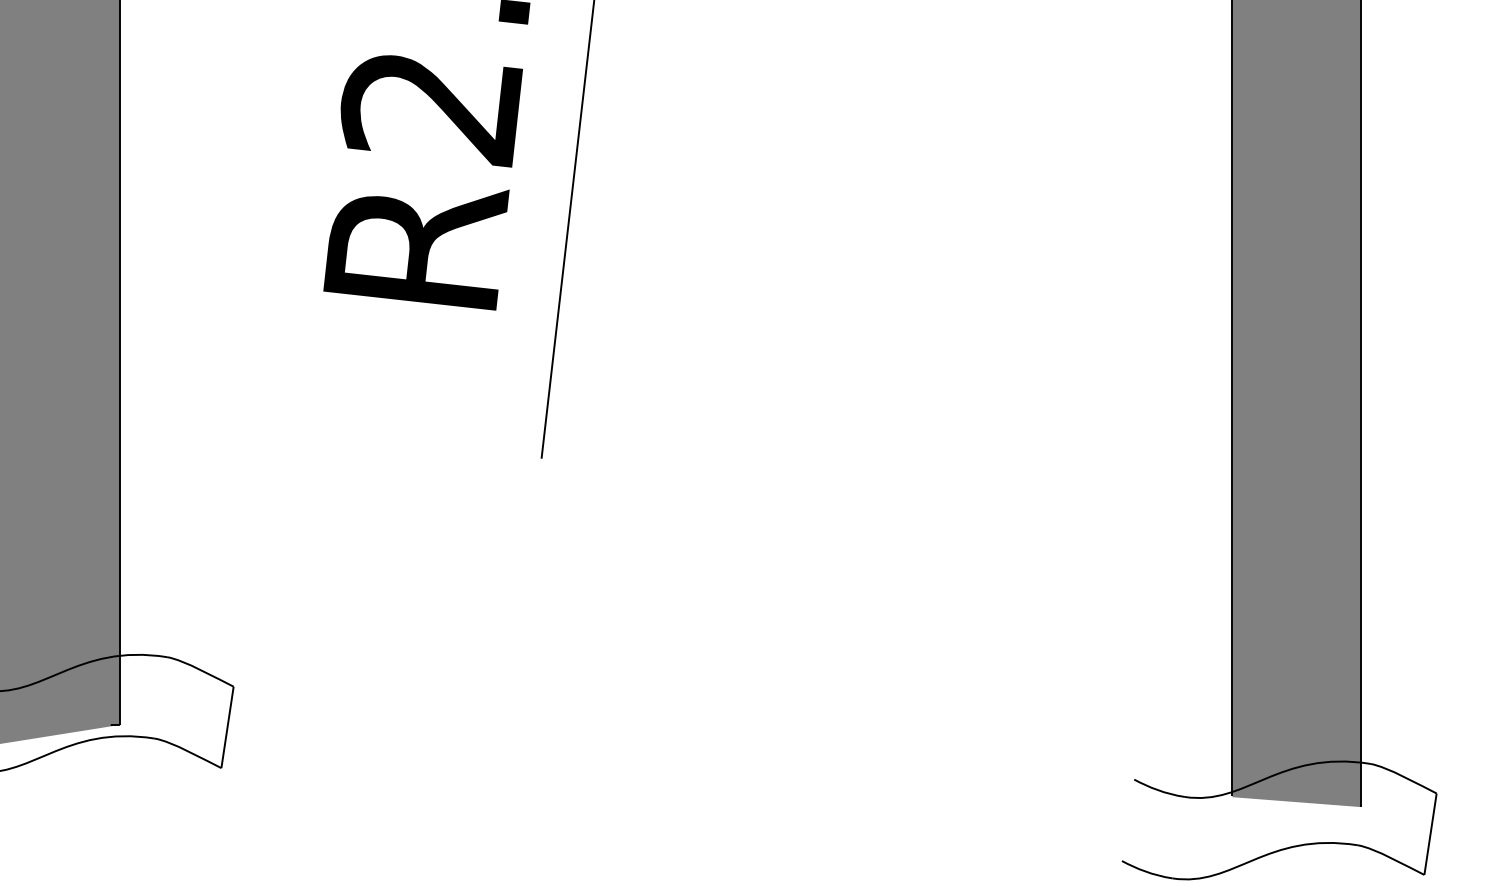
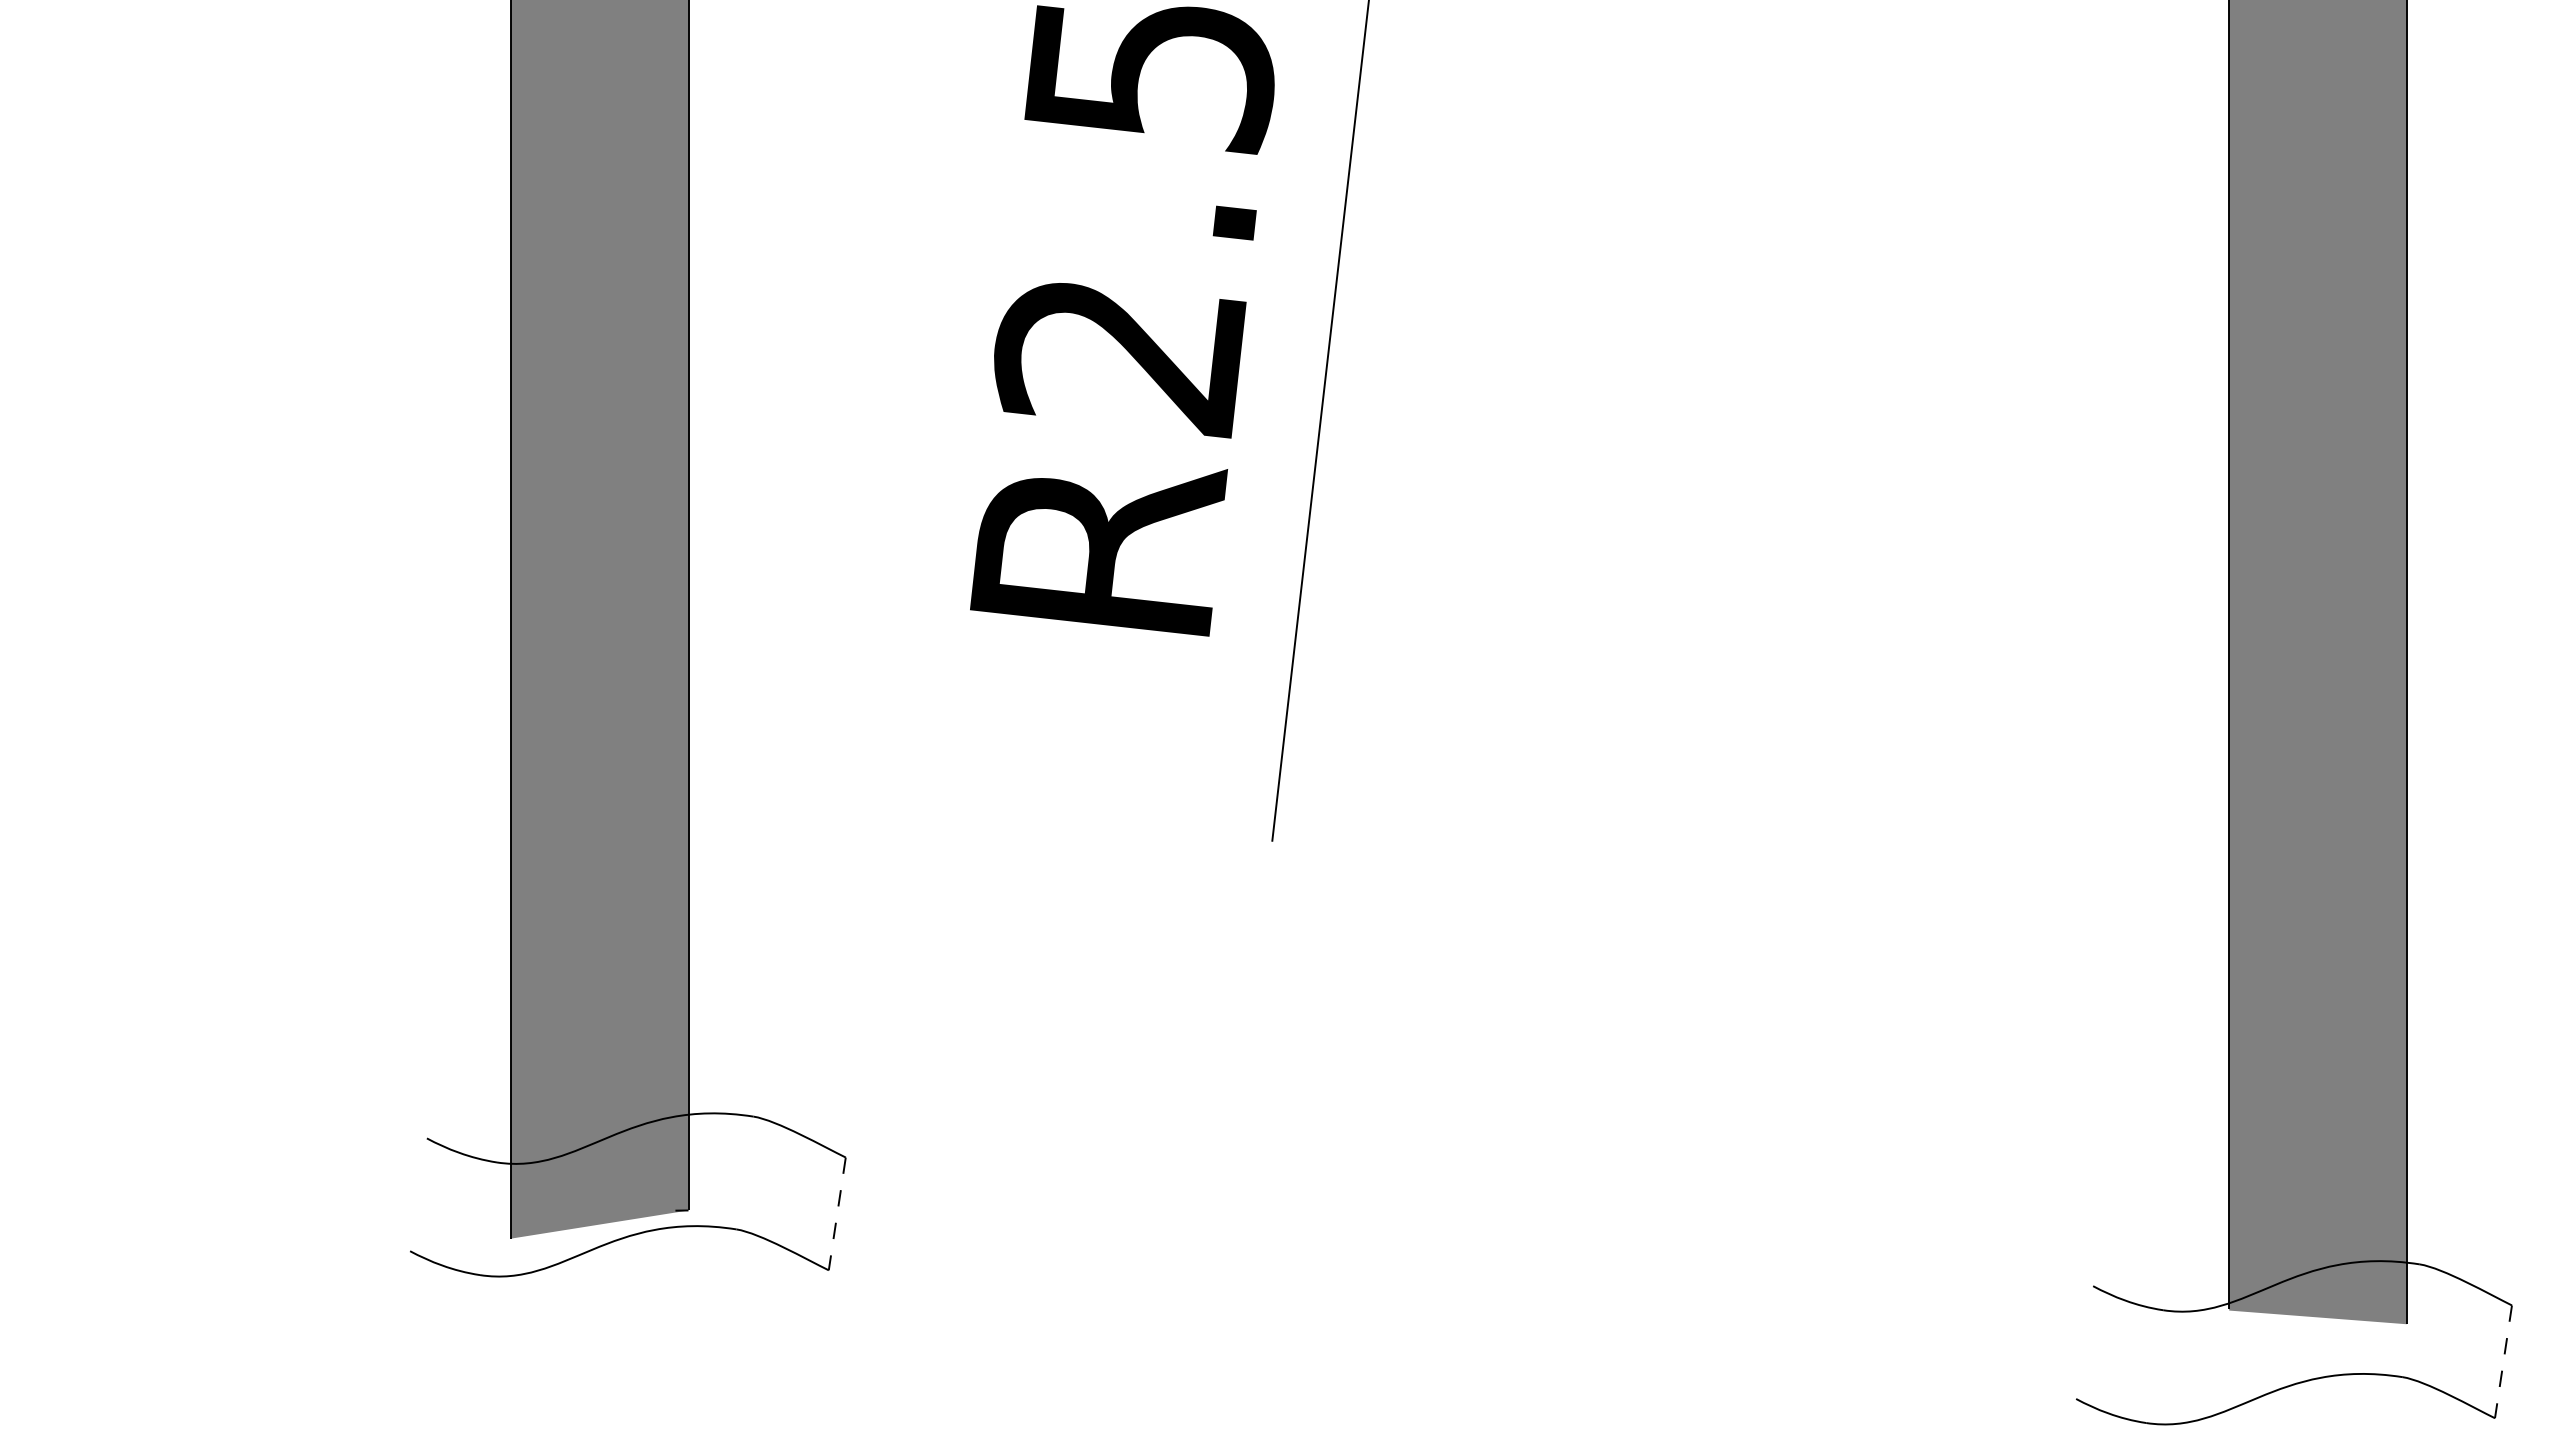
line: (227, 727) -> (837, 1214), solid -> dashed
line: (1430, 834) -> (2503, 1362), solid -> dashed

